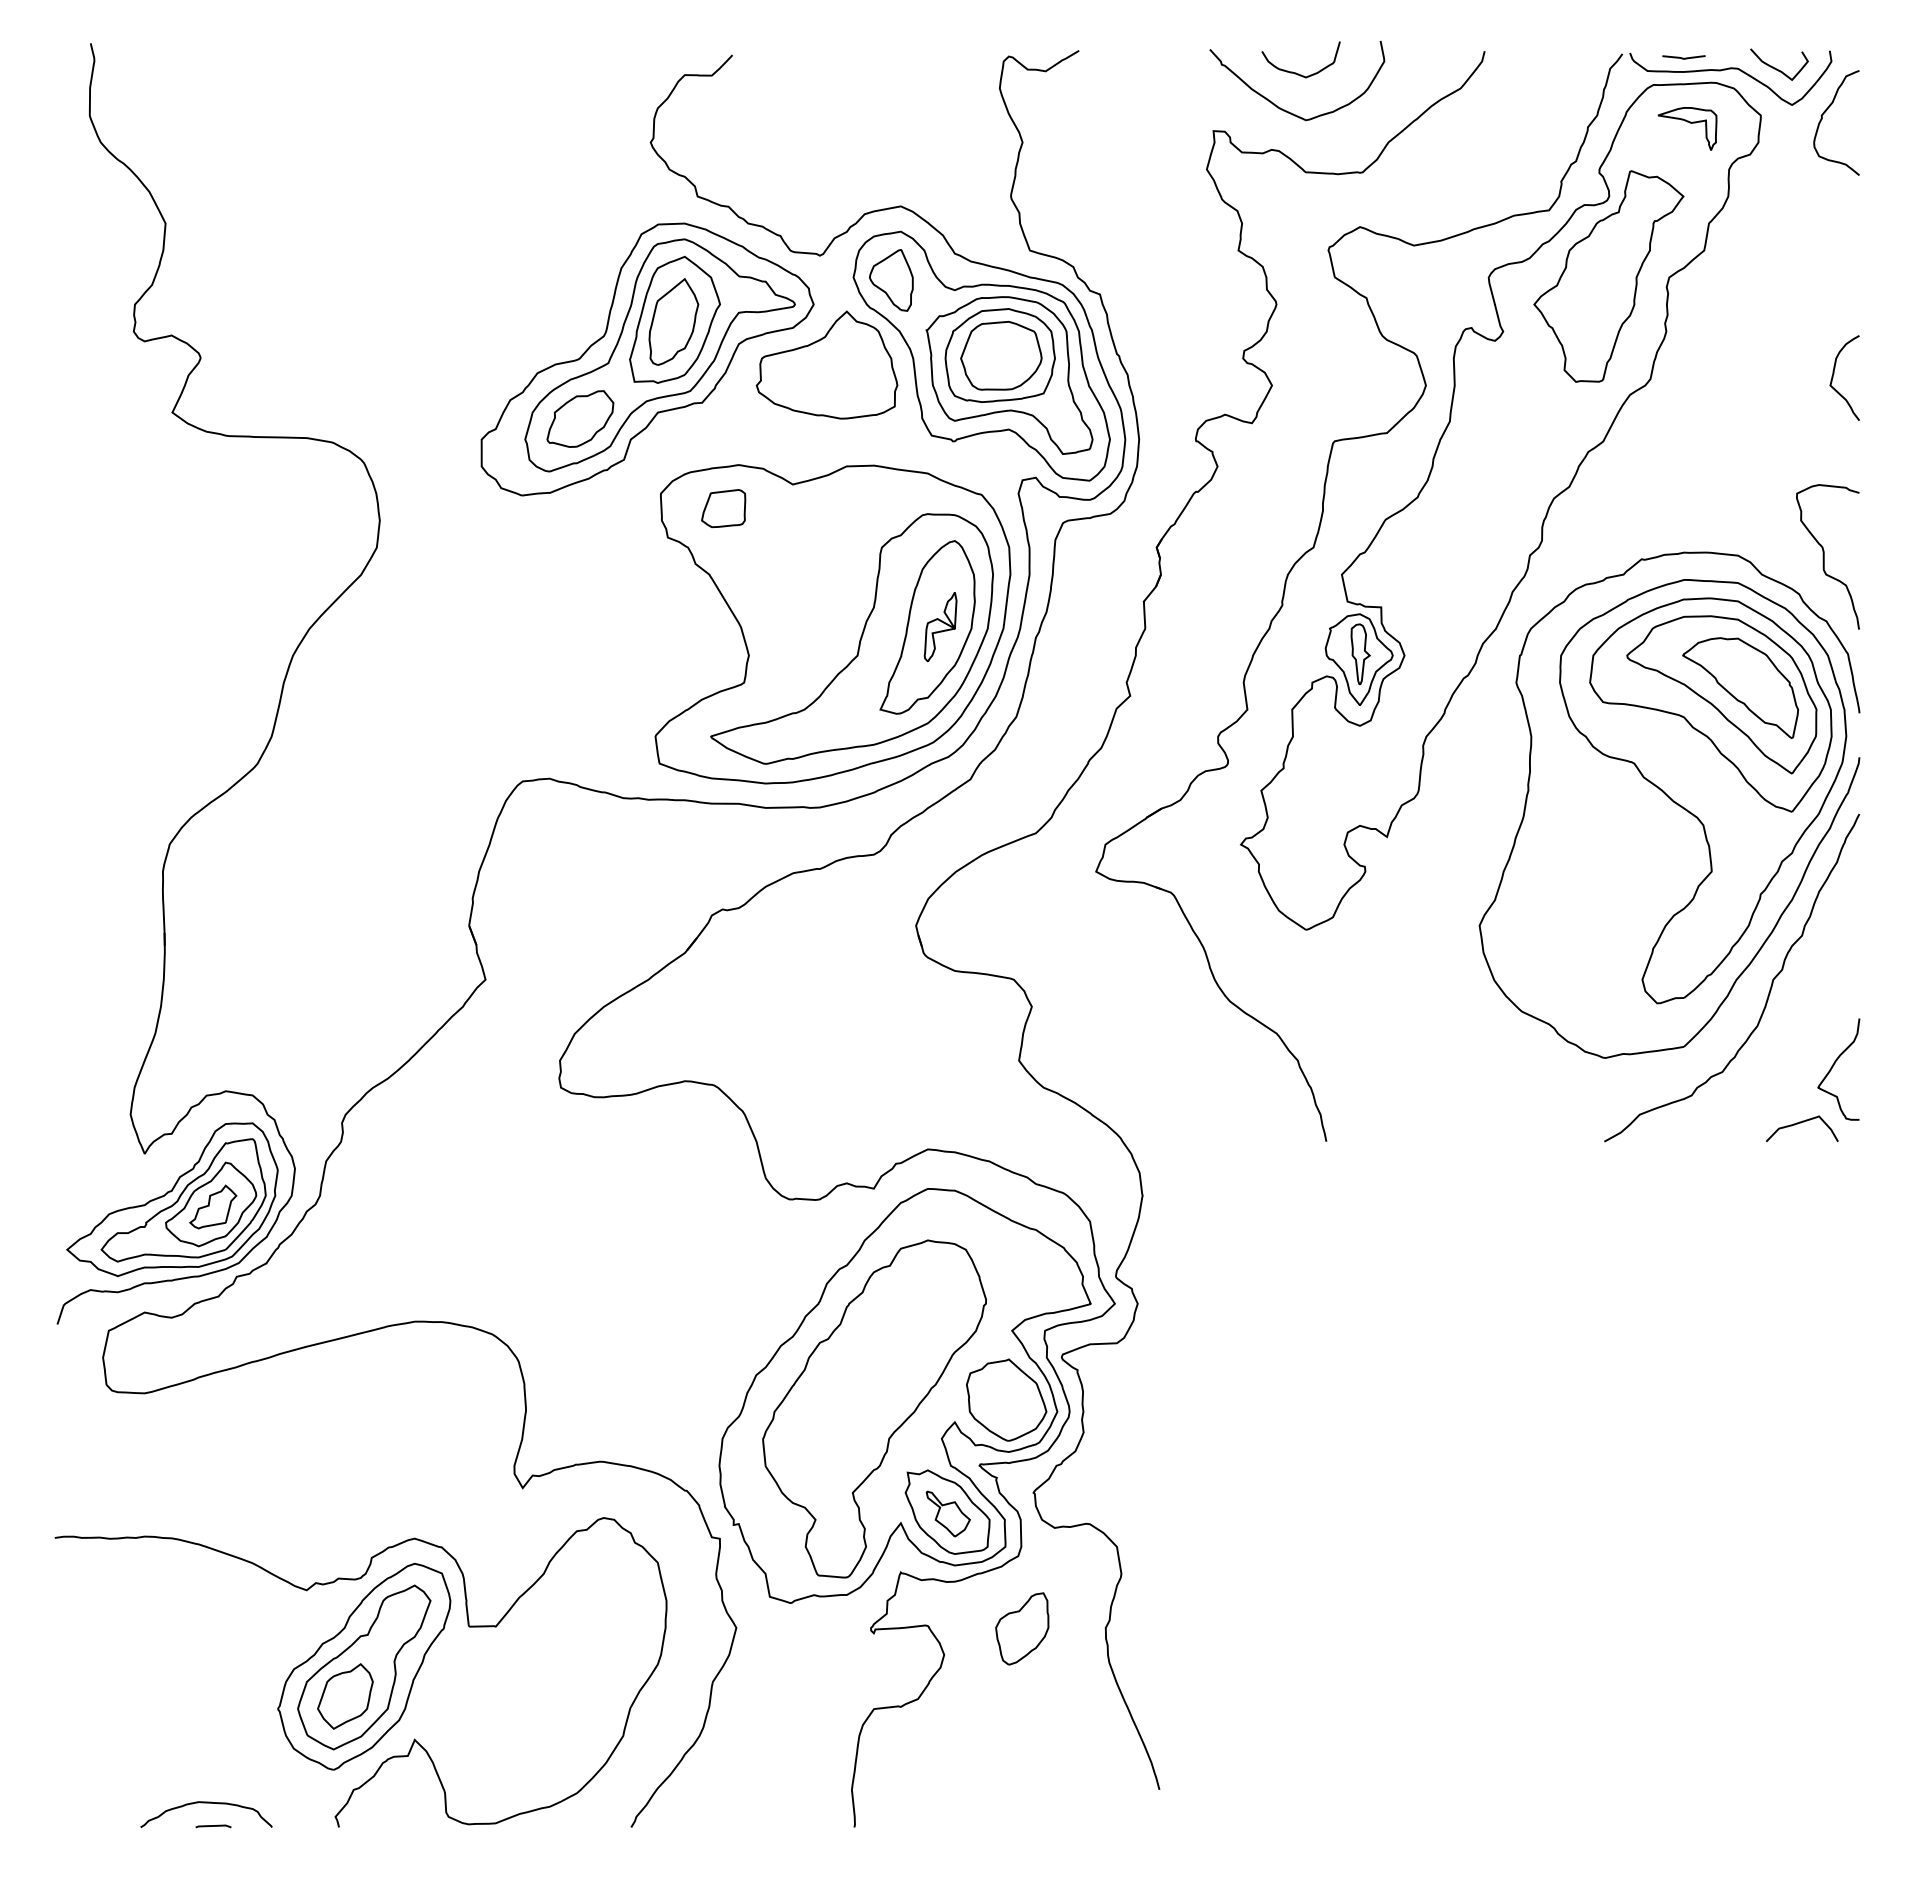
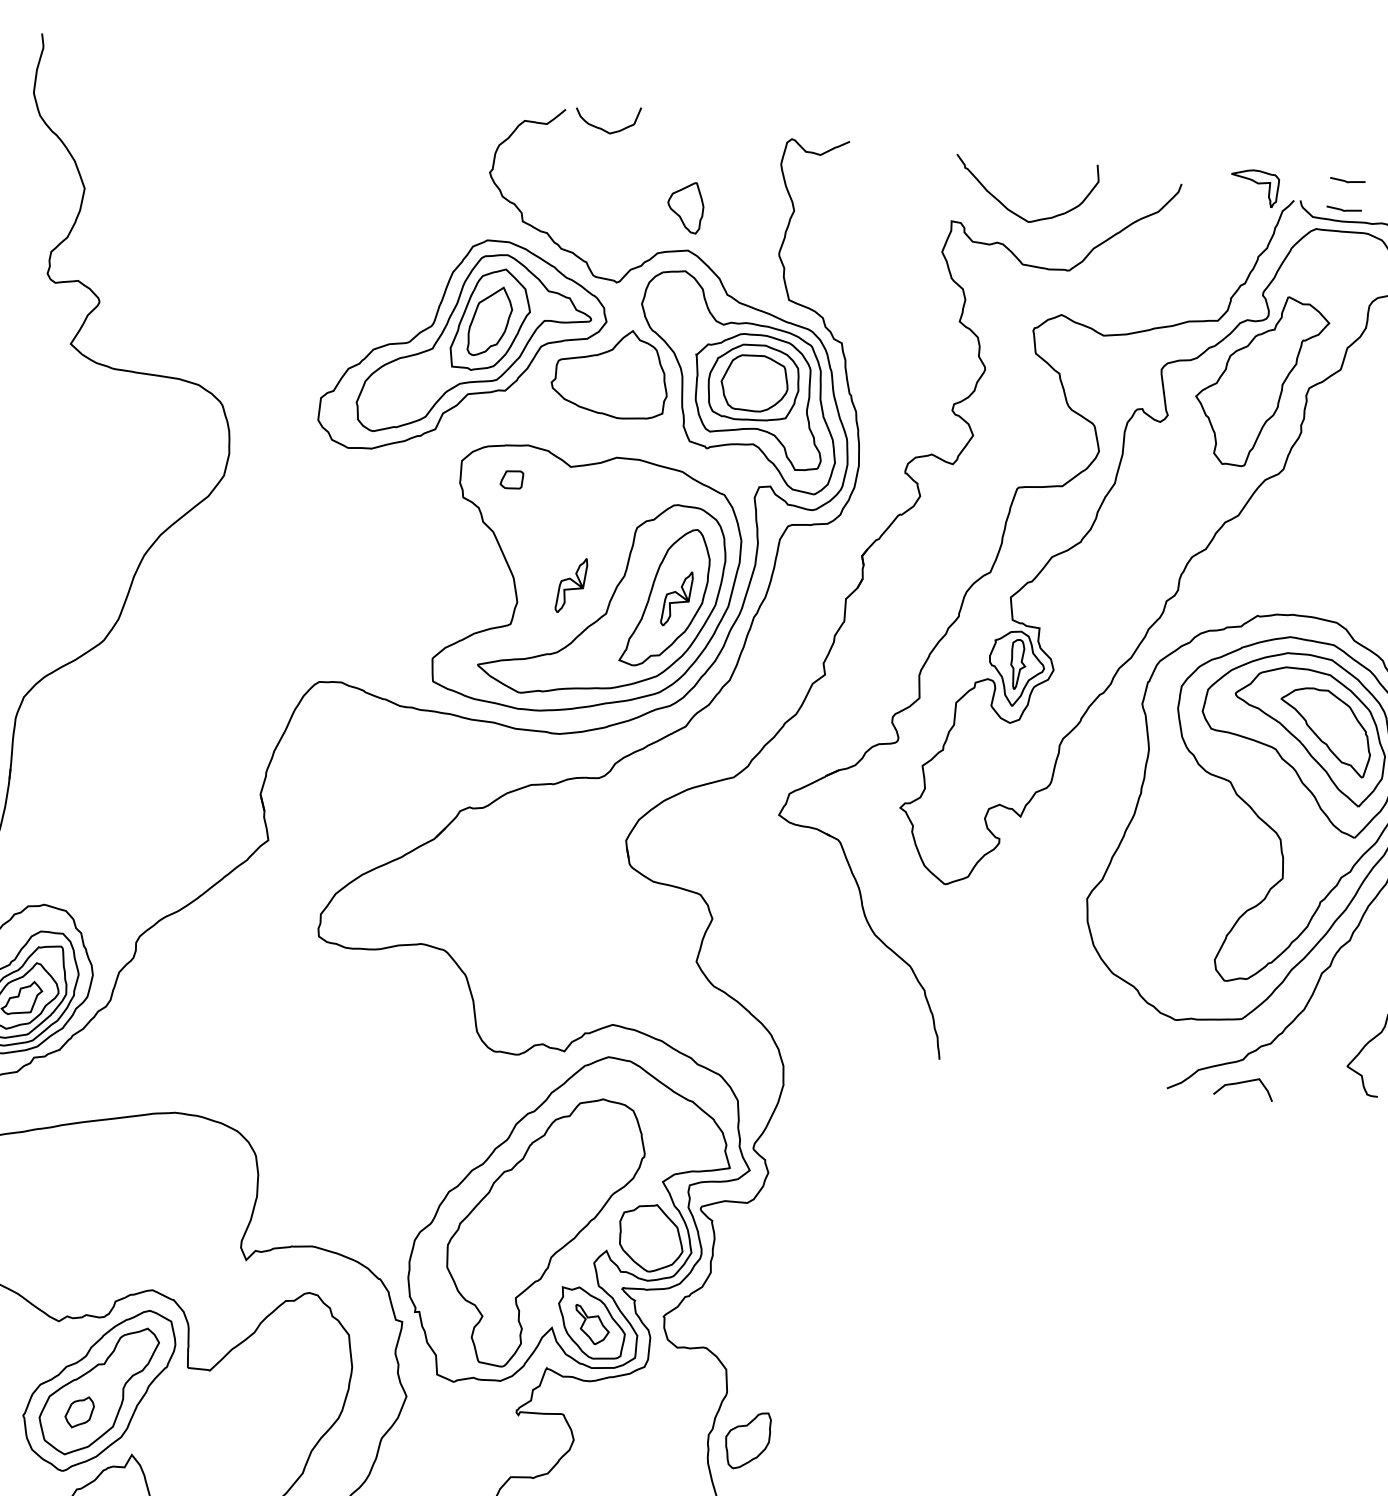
line: (1683, 22) -> (1347, 181), added
curve: (1296, 72) -> (602, 128), moved
part: (1687, 128) -> (1254, 187), moved
part: (890, 280) -> (684, 207), moved
part: (580, 418) -> (404, 390), removed
part: (723, 508) -> (511, 479), size x0.6
part: (811, 626) -> (571, 585), added
curve: (1801, 1123) -> (1244, 1083), moved
part: (1022, 1628) -> (747, 1440), moved
part: (345, 1696) -> (79, 1412), size x0.6

